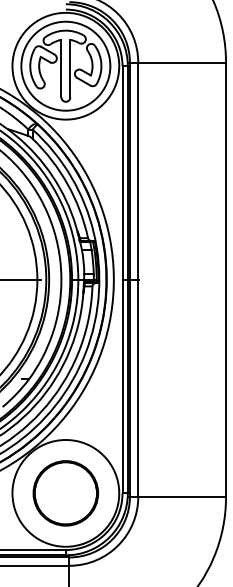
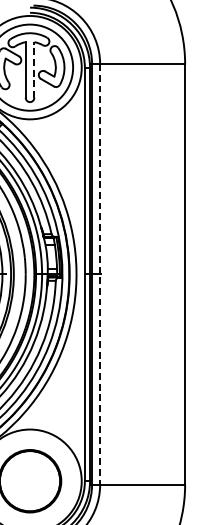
line: (70, 68) -> (34, 69), solid -> dashed
line: (138, 280) -> (100, 275), solid -> dashed

